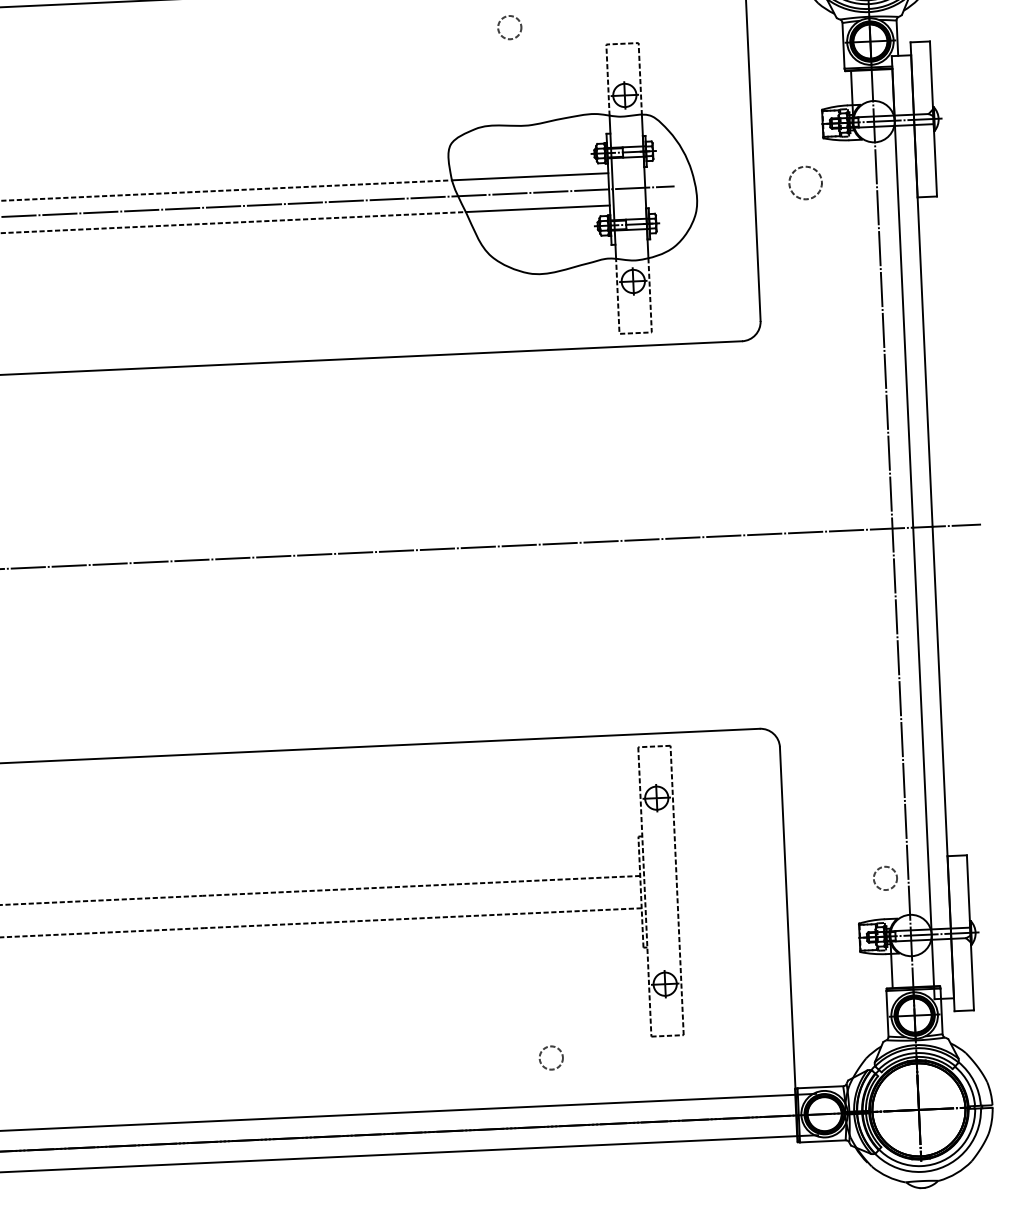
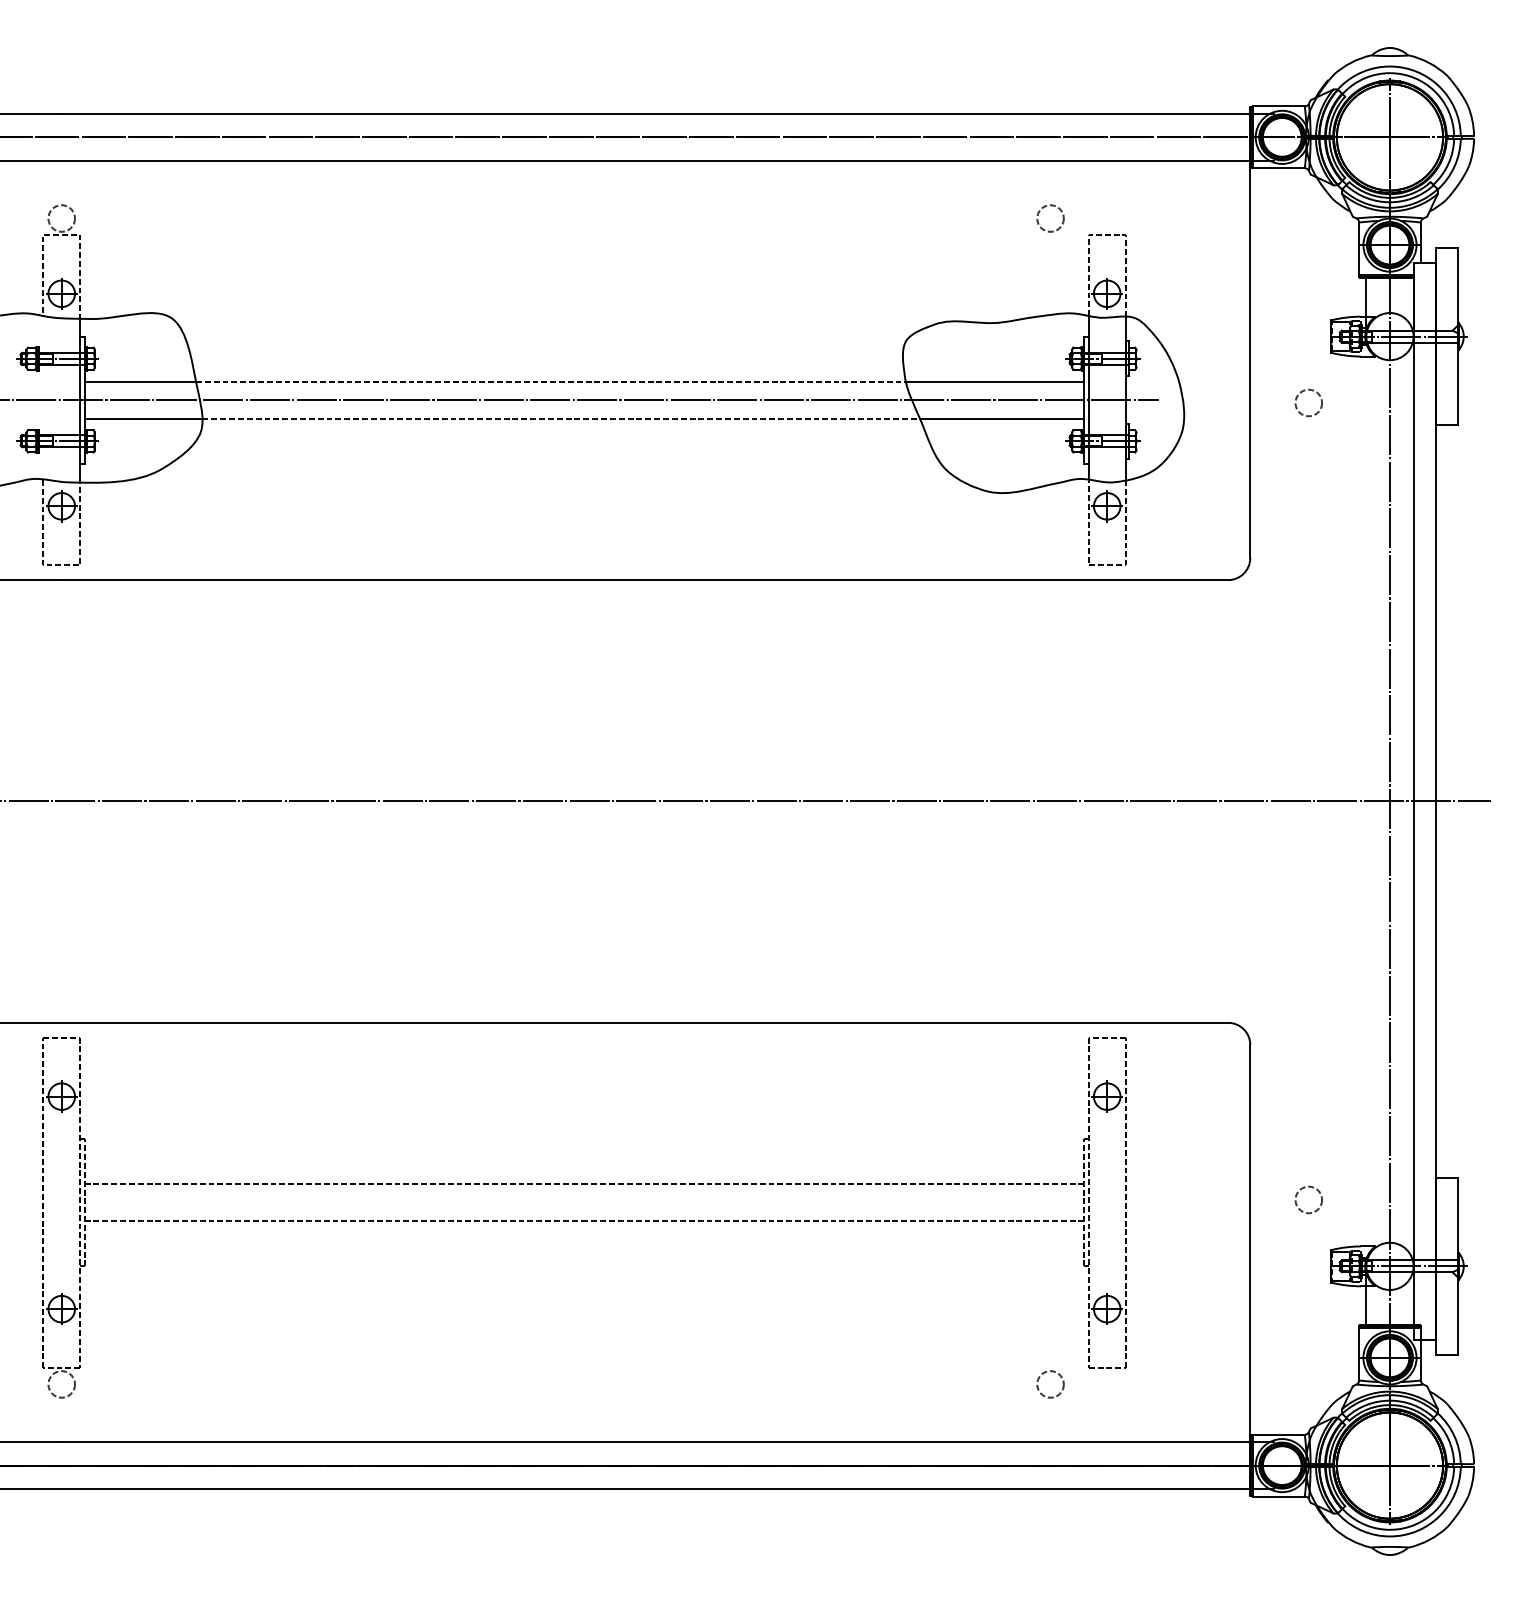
circle: (509, 27) -> (1050, 218), moved
circle: (805, 182) -> (1308, 402), size x0.71
circle: (885, 878) -> (1308, 1199), moved
circle: (551, 1058) -> (1050, 1384), moved

